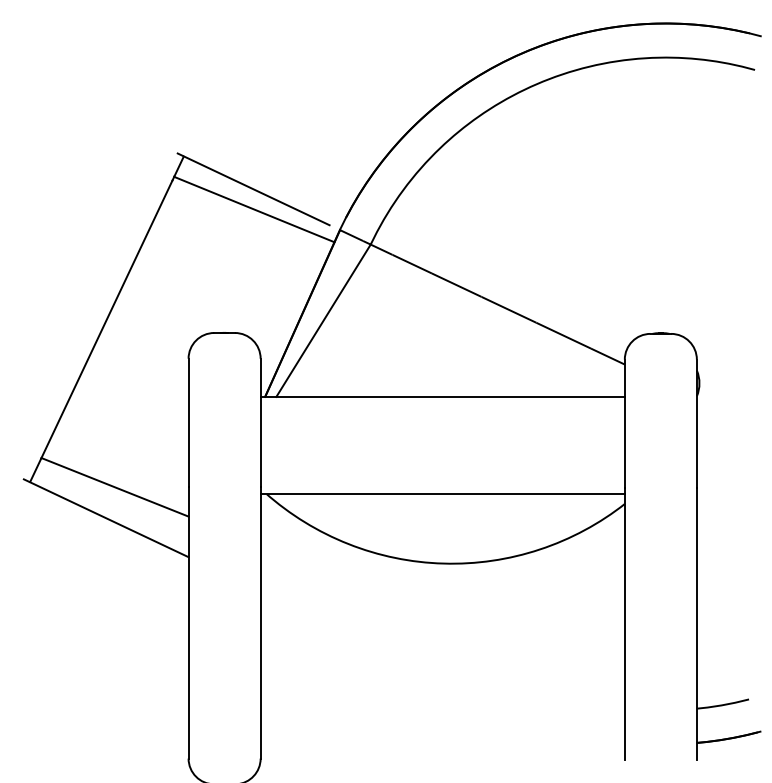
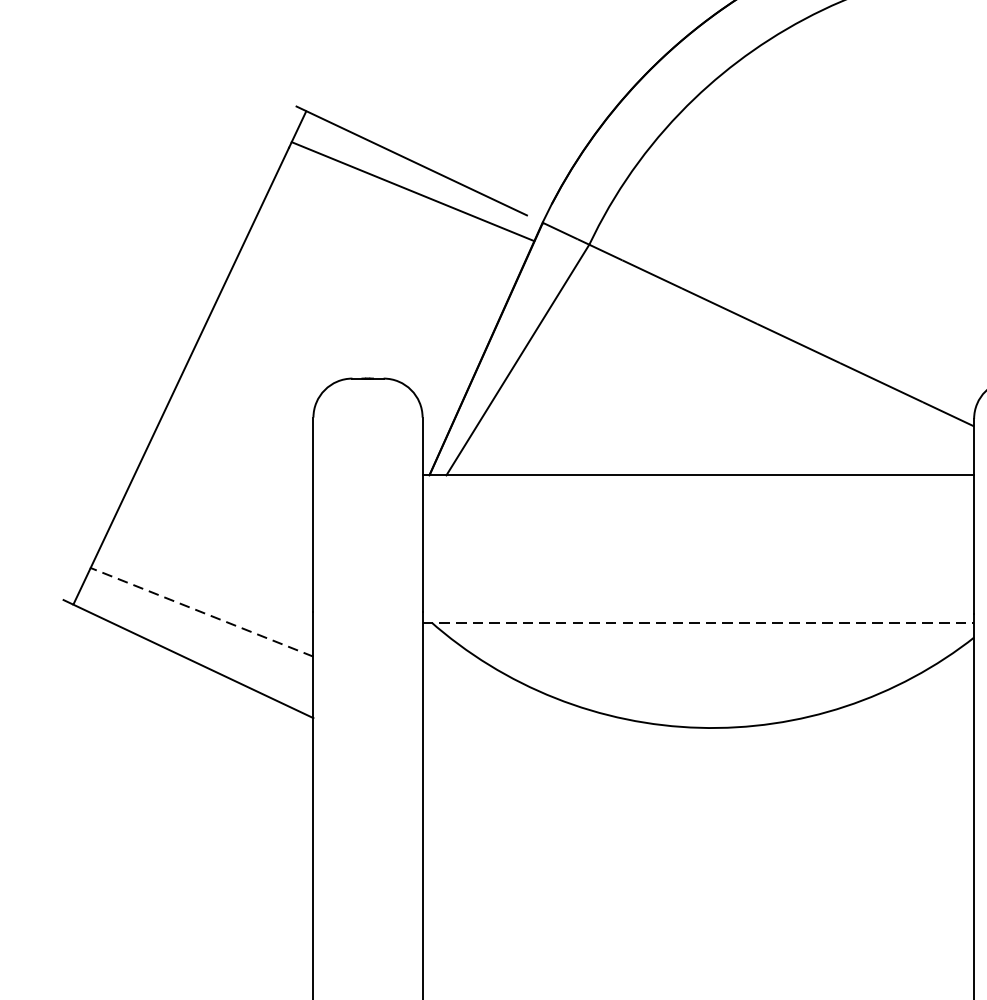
line: (114, 487) -> (201, 612), solid -> dashed
line: (443, 494) -> (699, 623), solid -> dashed

